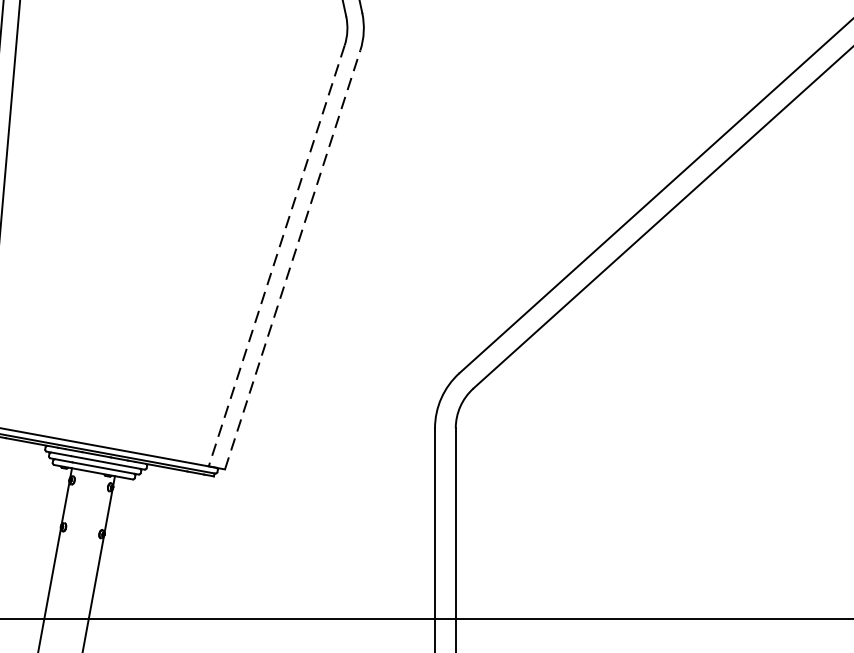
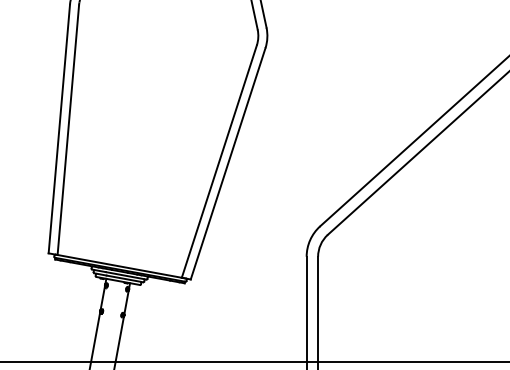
line: (277, 257) -> (219, 162), dashed -> solid
line: (293, 259) -> (228, 163), dashed -> solid

